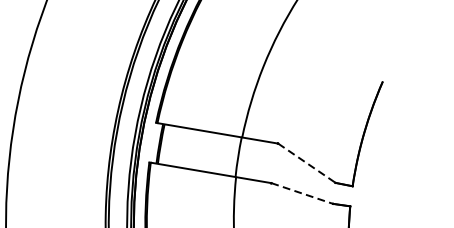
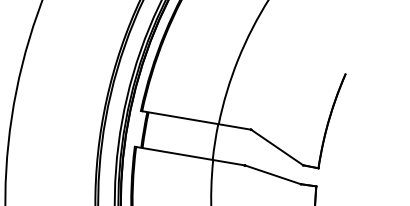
line: (307, 163) -> (277, 147), dashed -> solid
line: (302, 193) -> (273, 174), dashed -> solid

